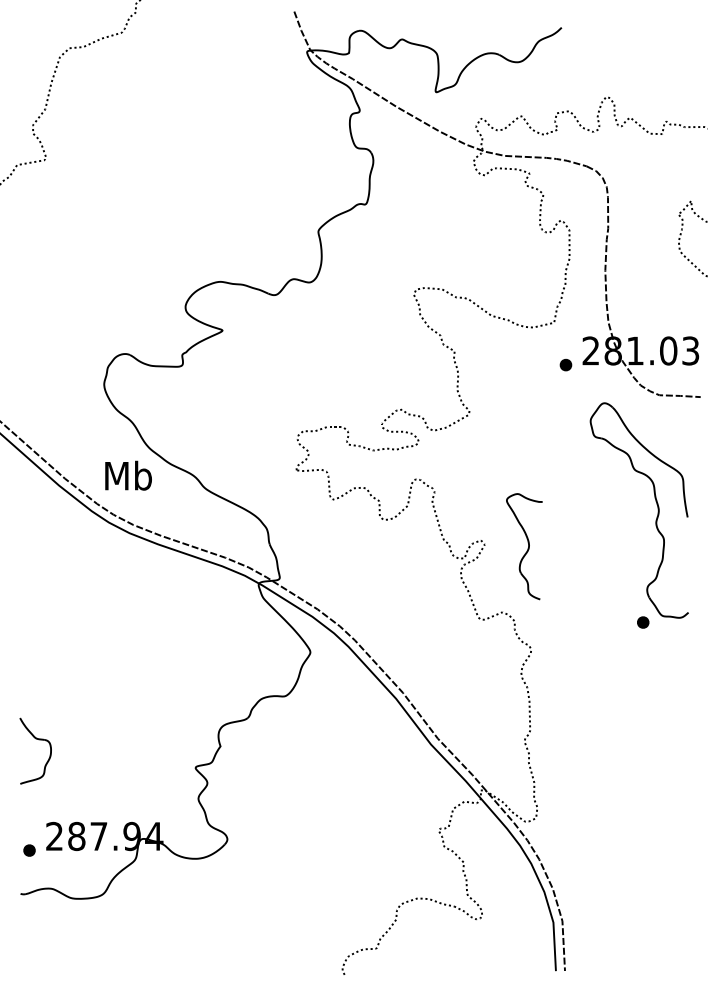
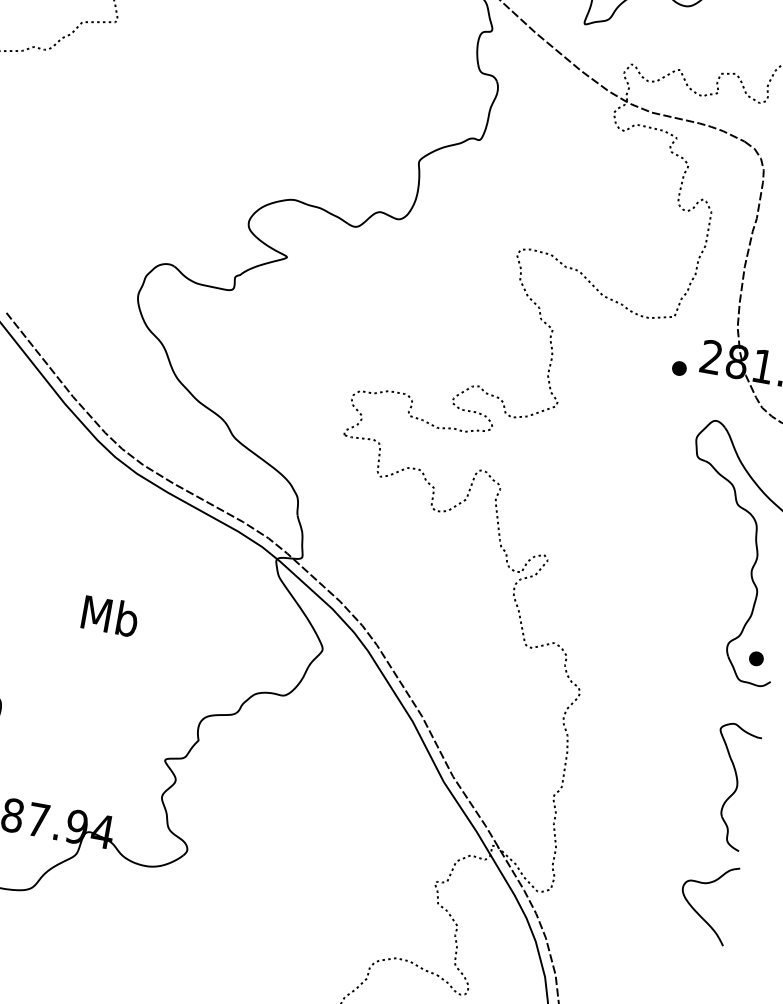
text: (128, 475) -> (110, 615), moved
part: (524, 546) -> (731, 786), moved
part: (643, 622) -> (756, 658), moved
curve: (661, 814) -> (697, 911), added

